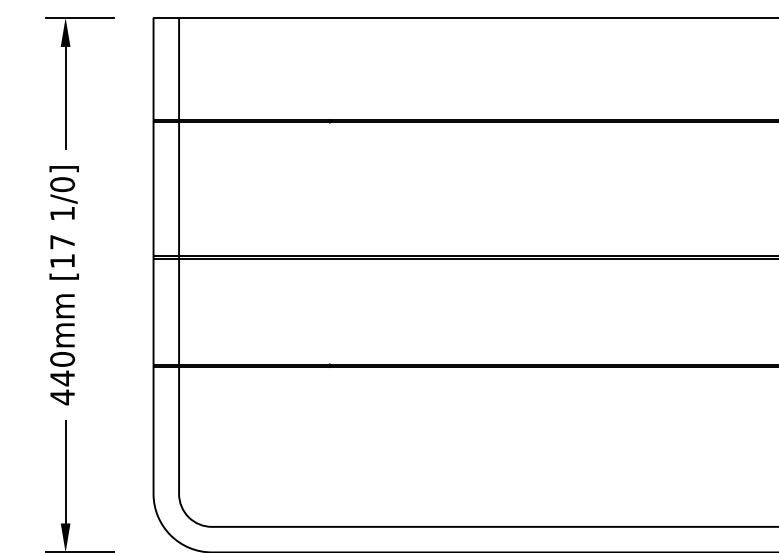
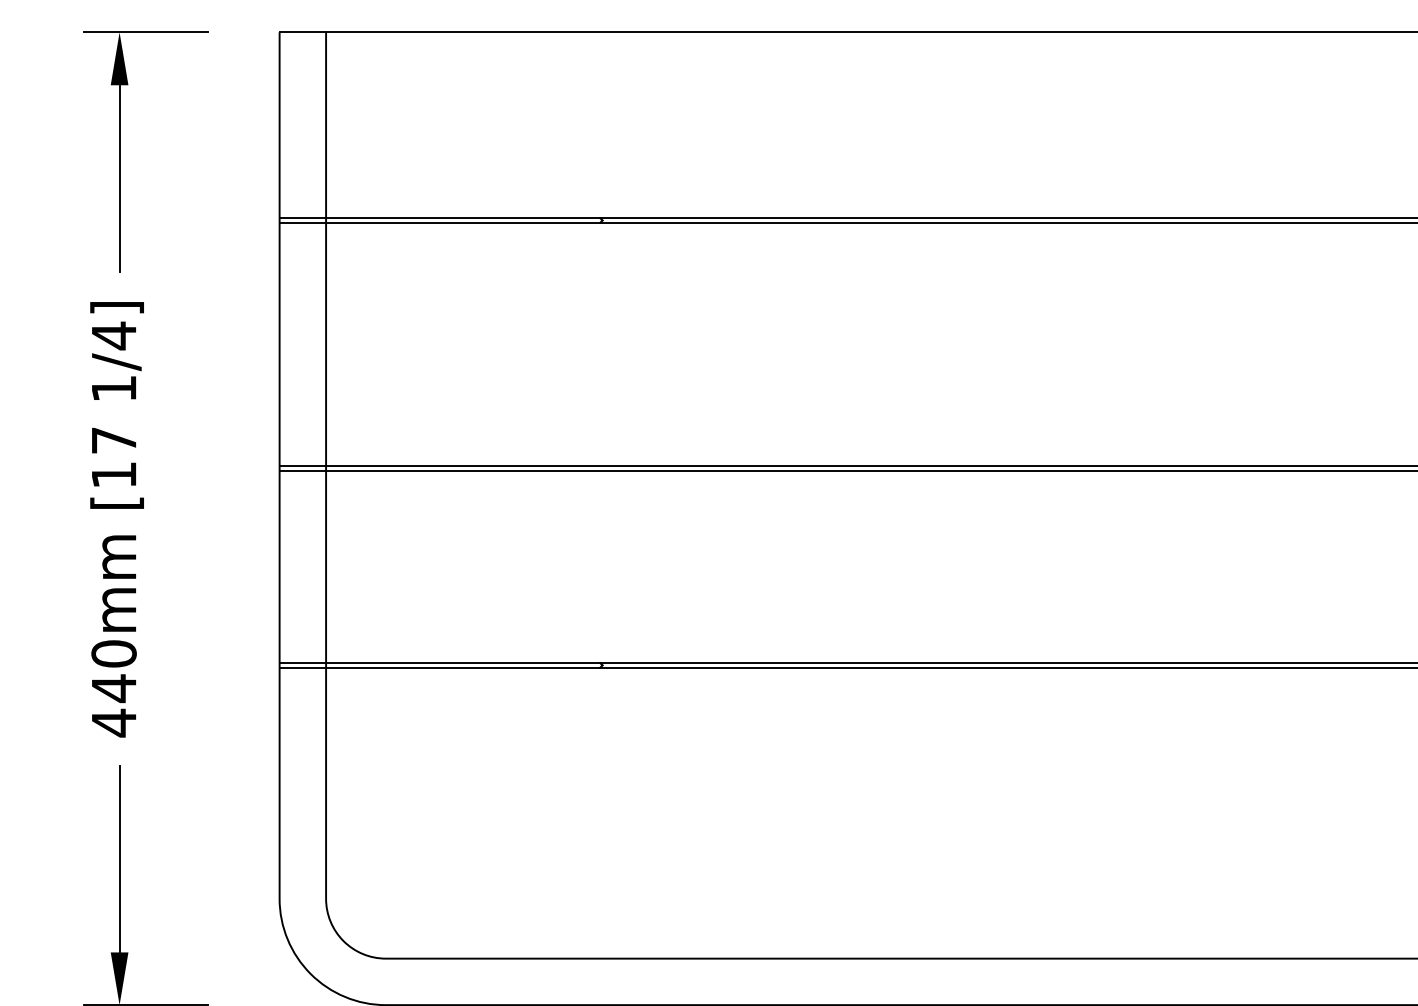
text: (62, 184) -> (113, 335), 1/0] -> 1/4]

